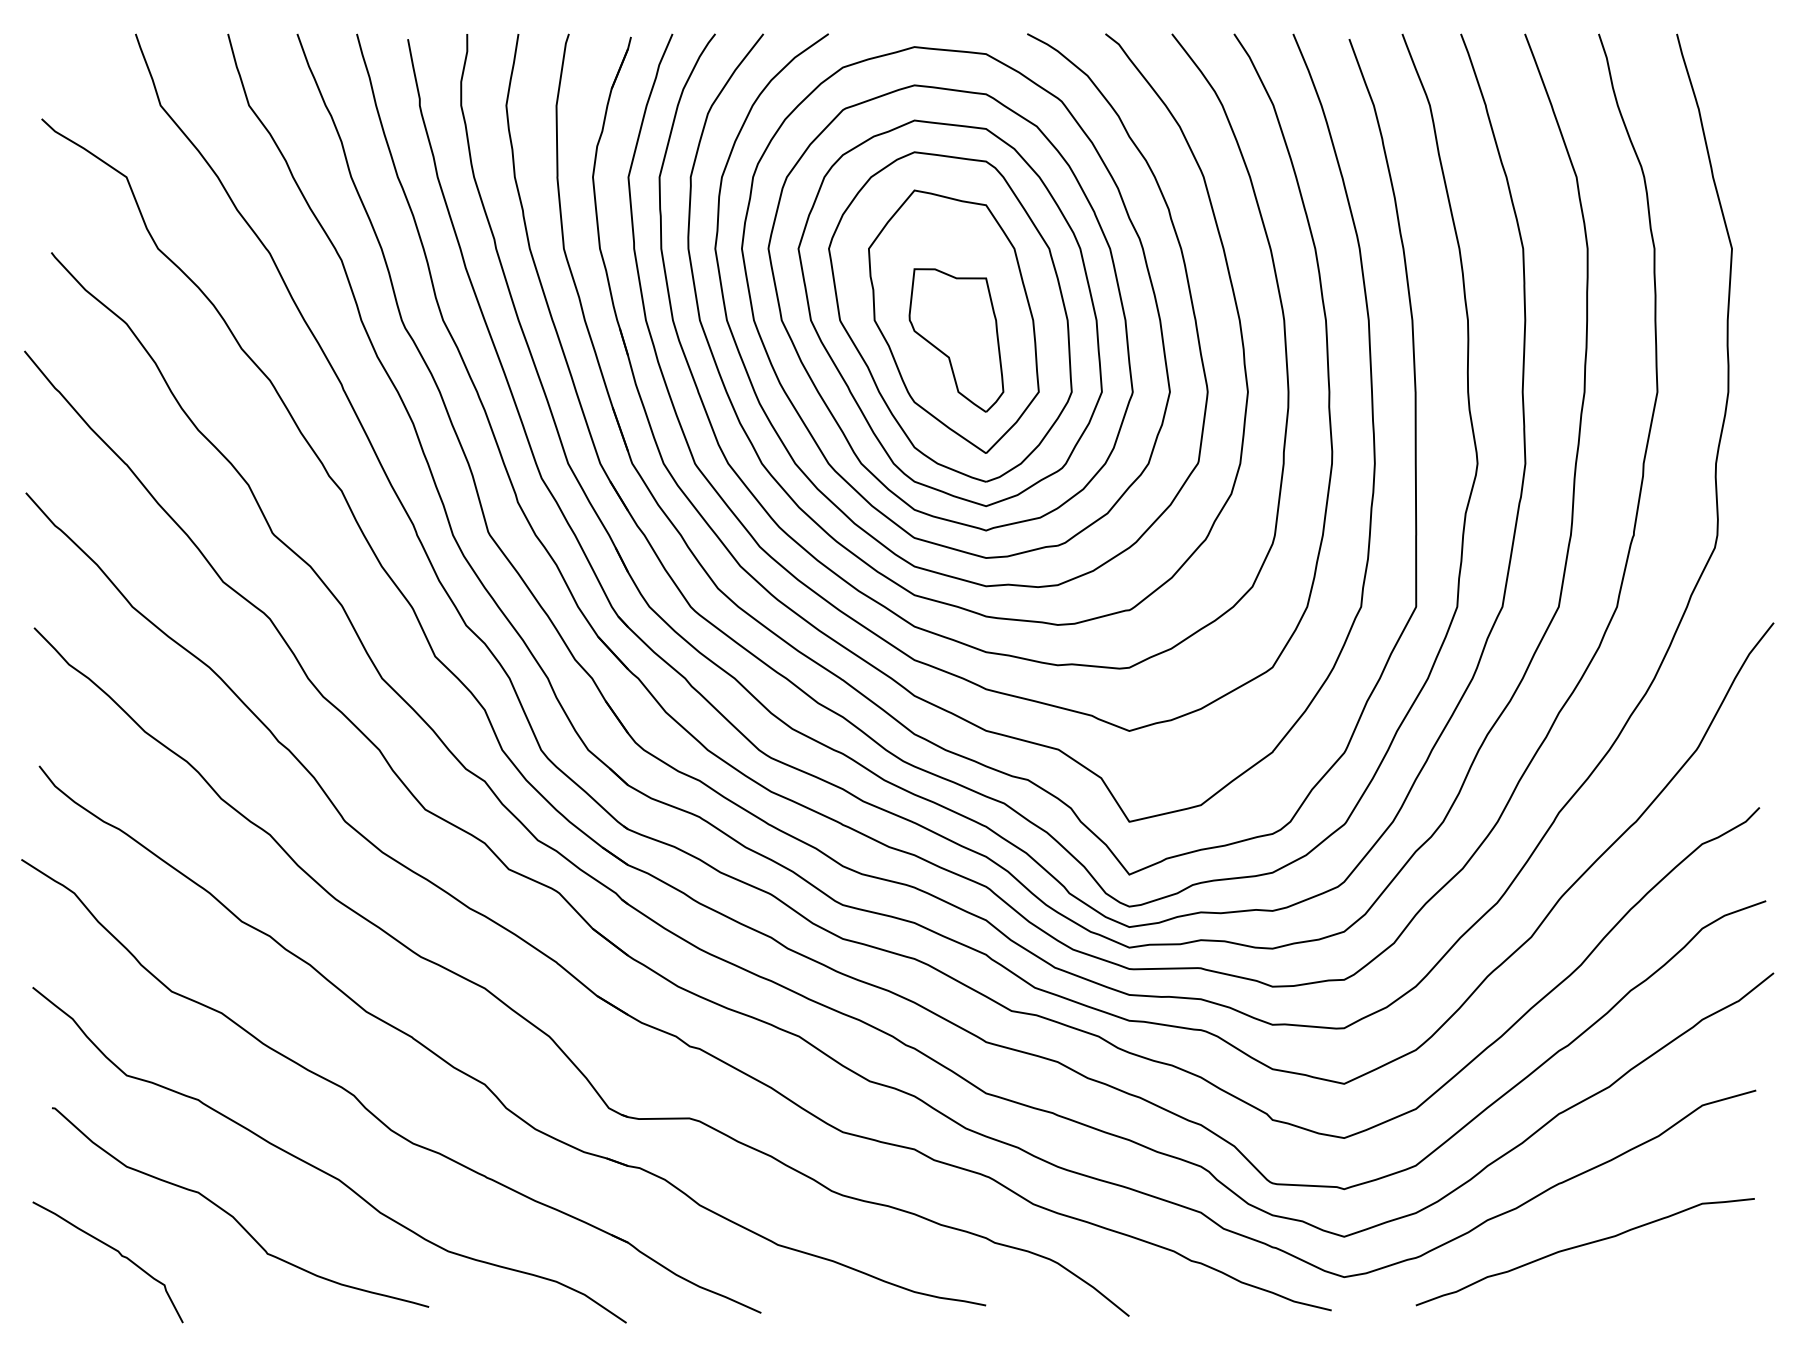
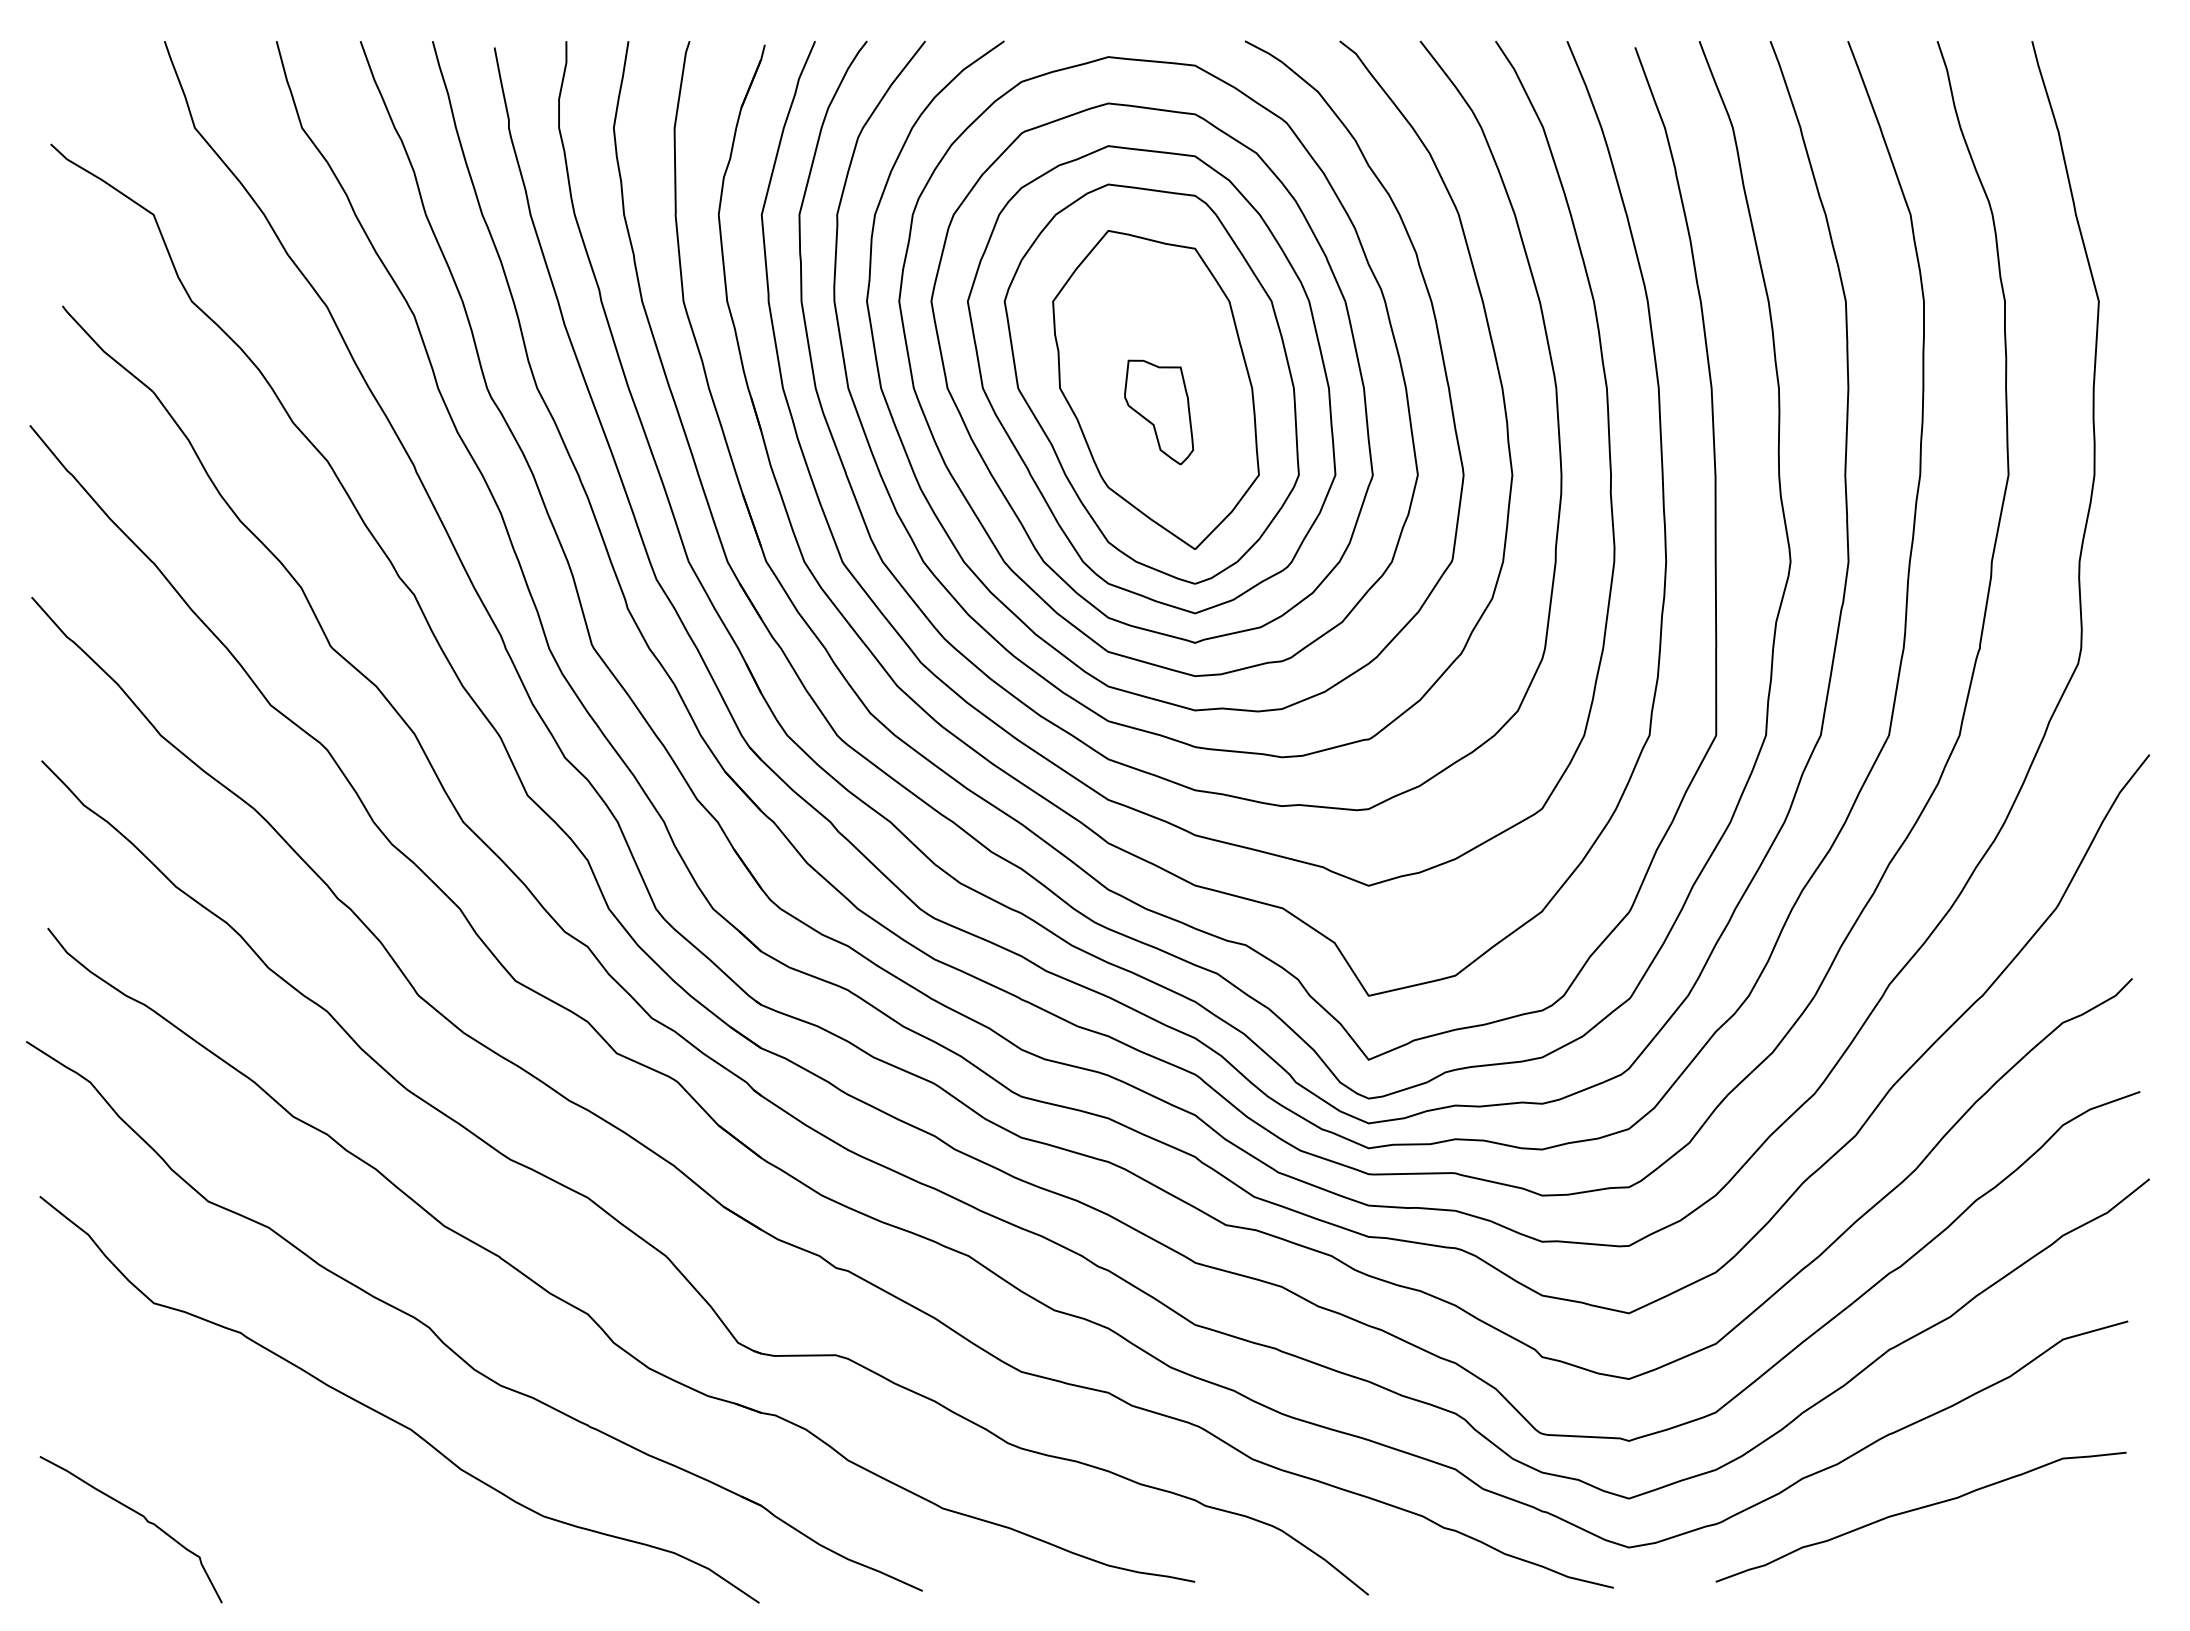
part: (955, 340) -> (1158, 412), size x0.6
curve: (232, 1215) -> (281, 1472), removed

